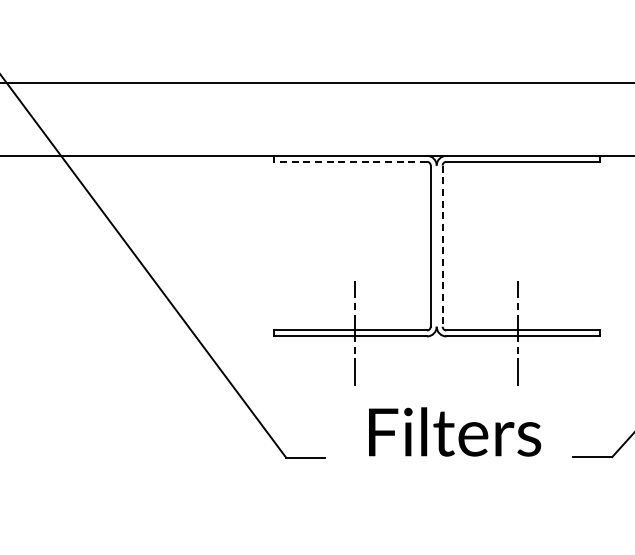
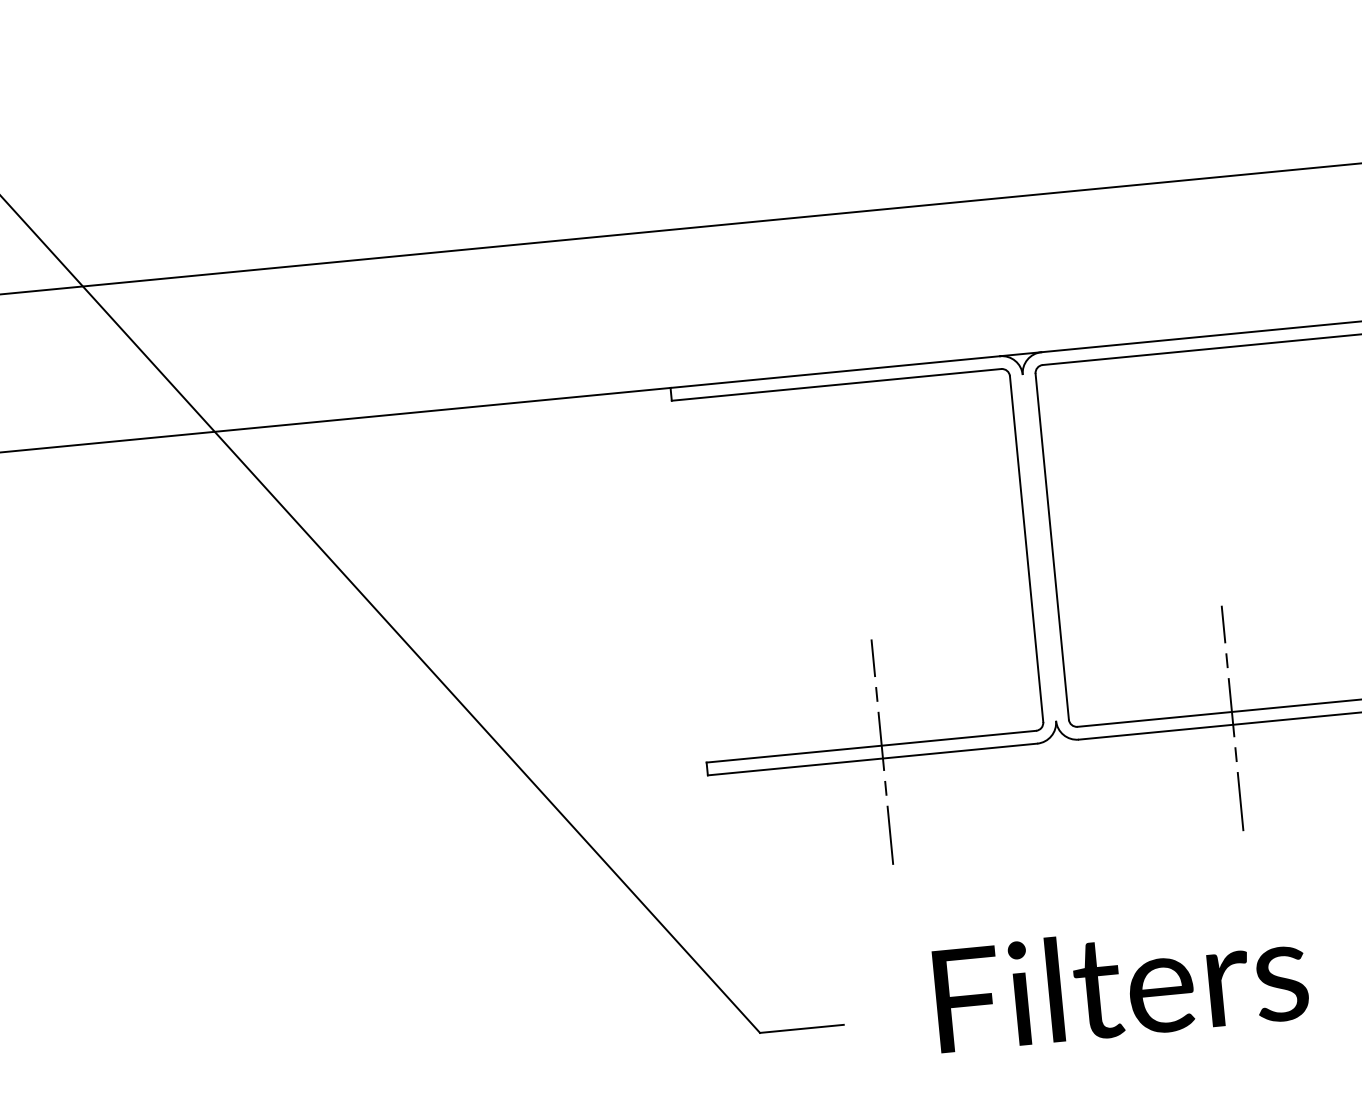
line: (350, 161) -> (836, 384), dashed -> solid
line: (442, 246) -> (1051, 547), dashed -> solid
text: (455, 431) -> (1121, 982), moved

